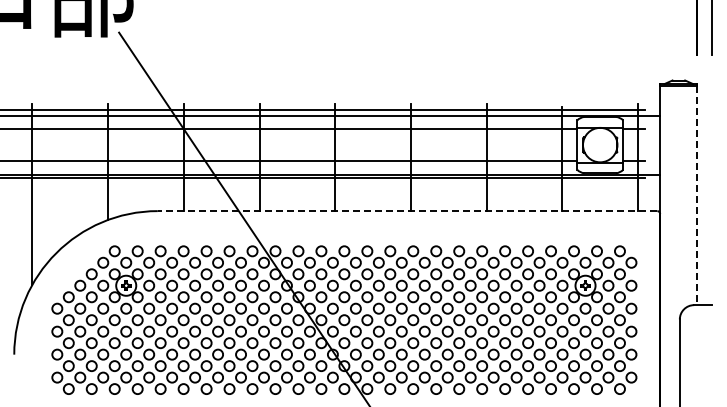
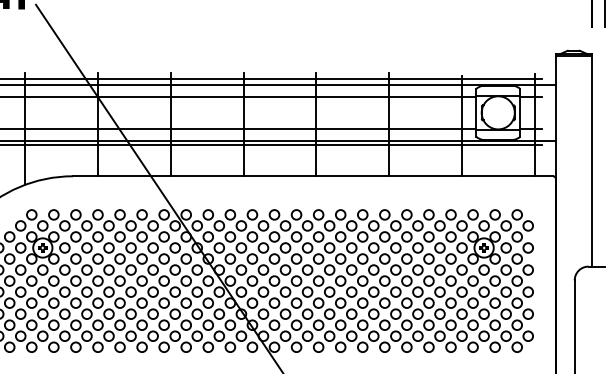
line: (697, 195) -> (591, 161), dashed -> solid
line: (407, 211) -> (313, 176), dashed -> solid

